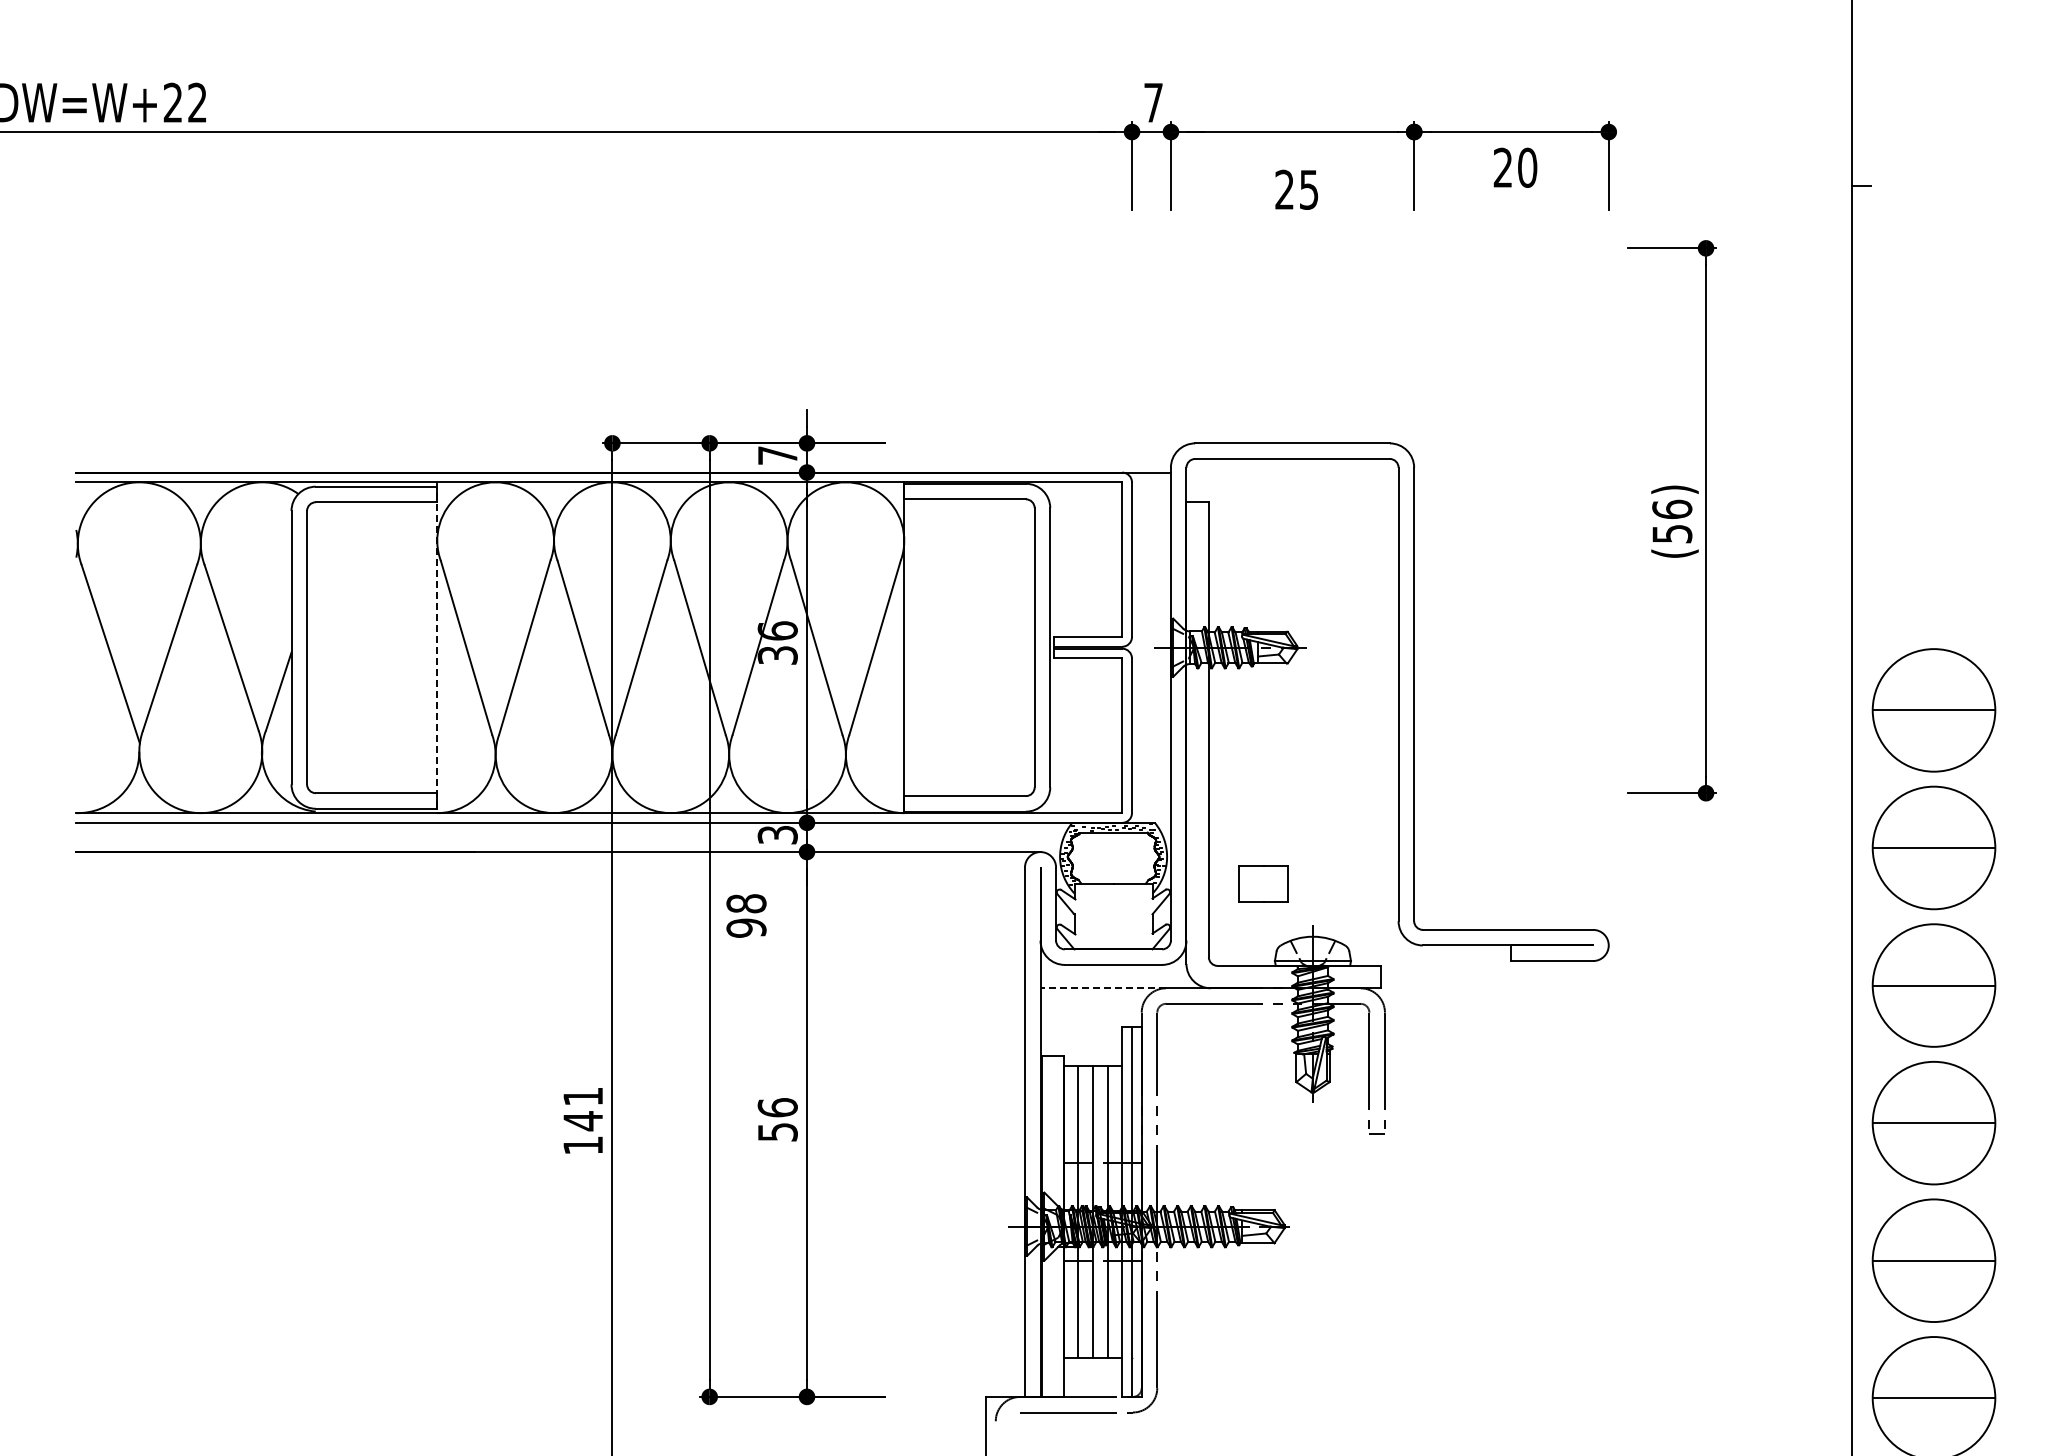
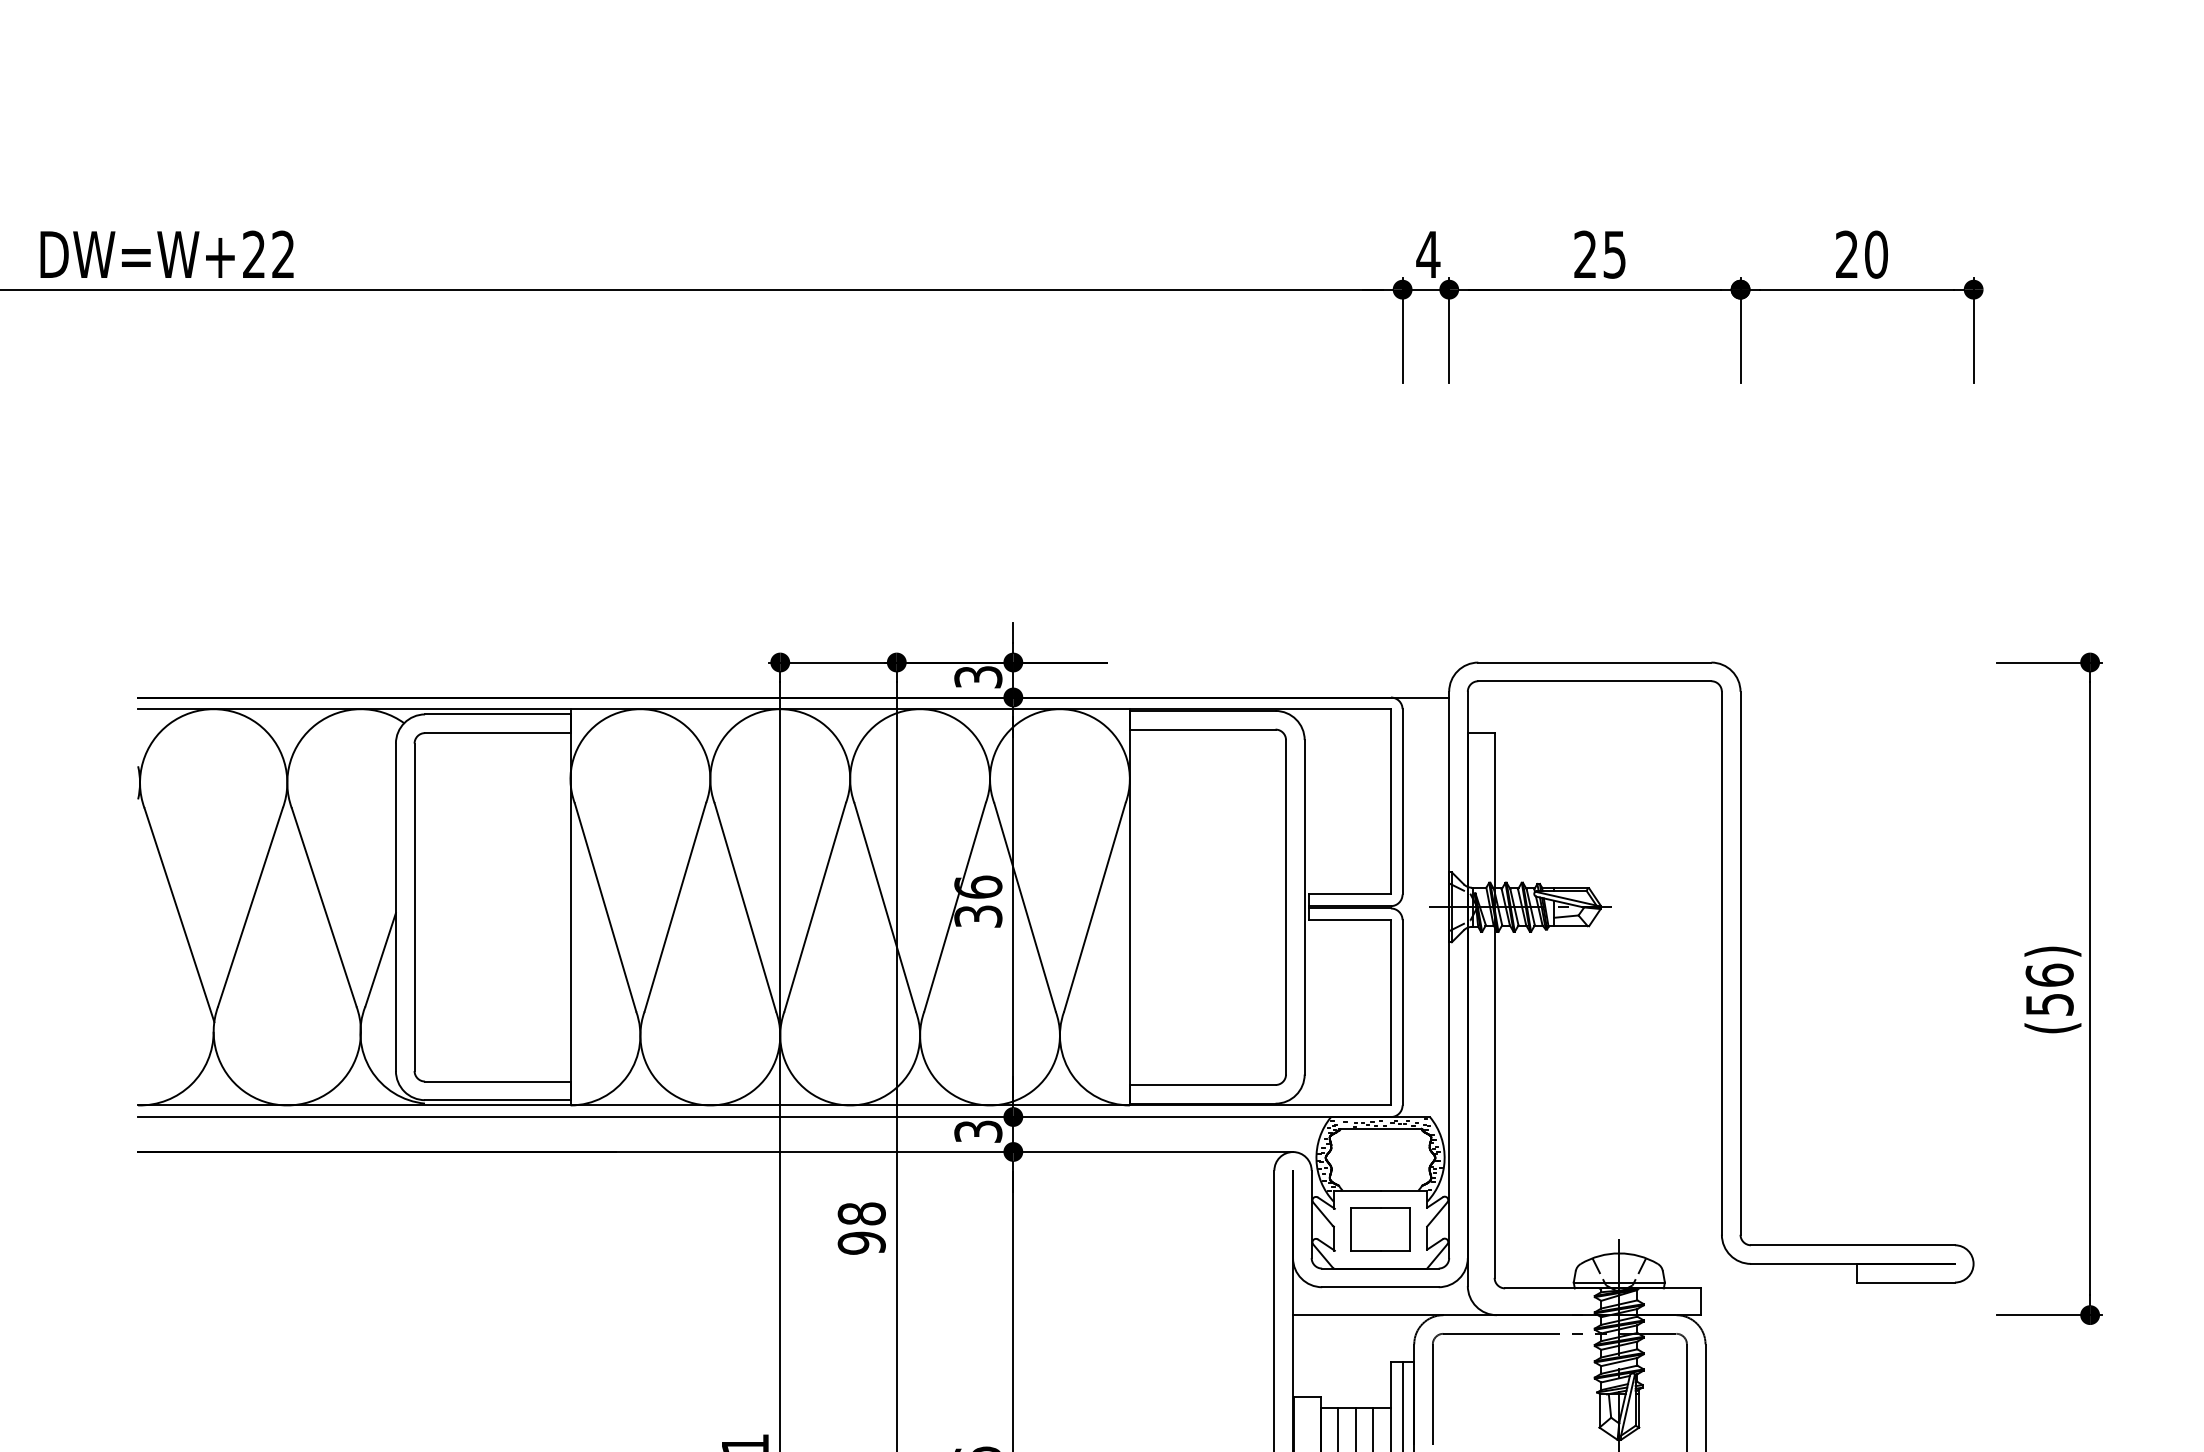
text: (1153, 102) -> (1428, 254), 7 -> 4
text: (1515, 167) -> (1861, 254), moved
text: (1296, 189) -> (1599, 254), moved
text: (777, 455) -> (978, 677), 7 -> 3
part: (1671, 520) -> (2048, 988), moved
line: (437, 648) -> (570, 908), dashed -> solid
part: (1263, 883) -> (1380, 1229), moved
text: (746, 915) -> (861, 1228), moved
line: (1103, 988) -> (1368, 1315), dashed -> solid

